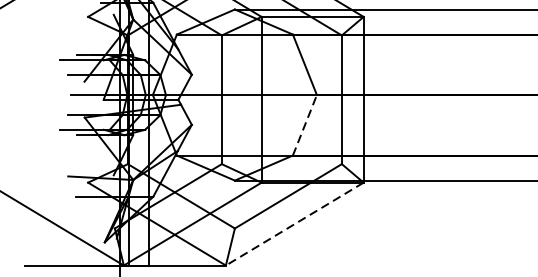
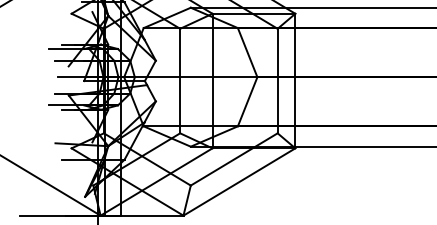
line: (304, 124) -> (247, 101), dashed -> solid
line: (294, 224) -> (239, 182), dashed -> solid

